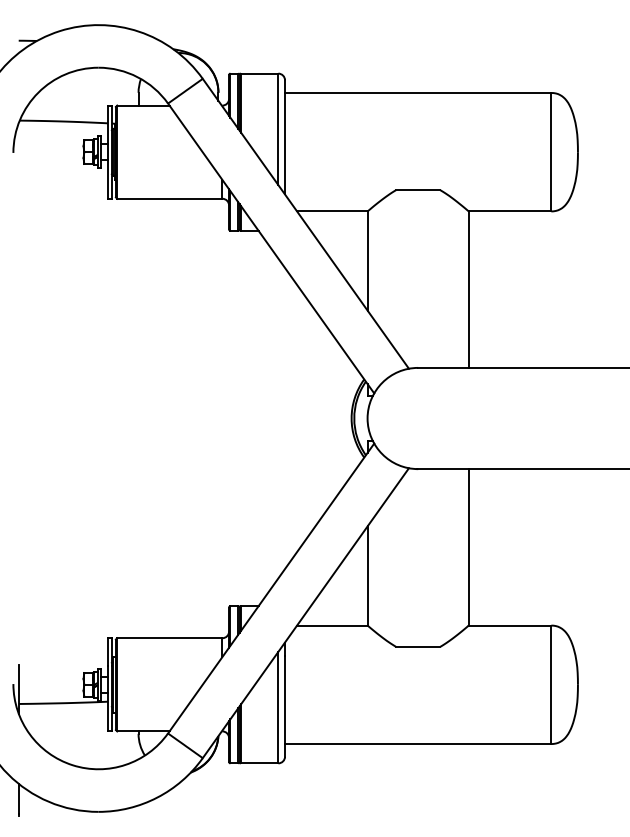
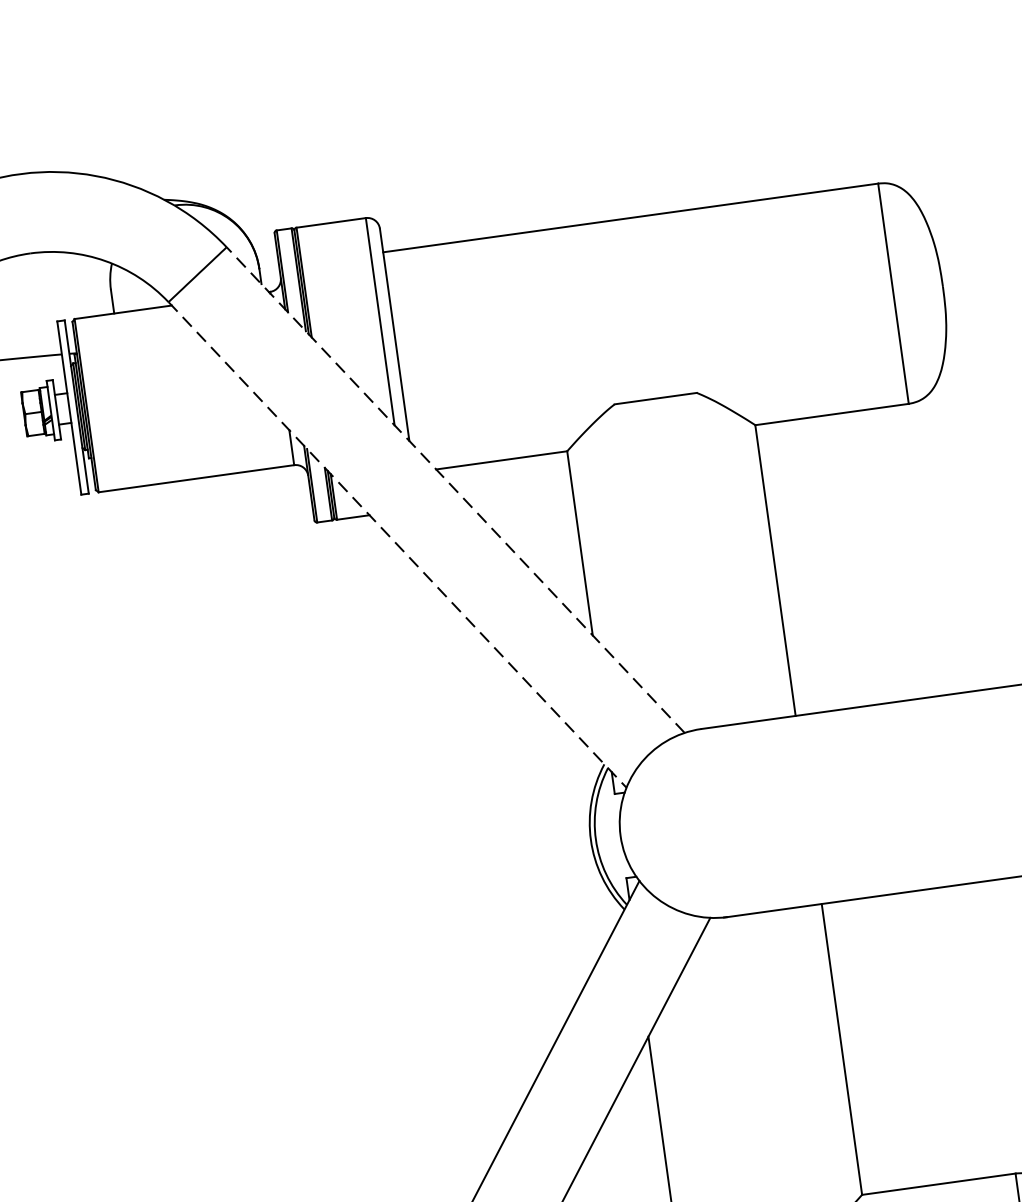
line: (305, 223) -> (454, 489), solid -> dashed
line: (271, 248) -> (398, 544), solid -> dashed

